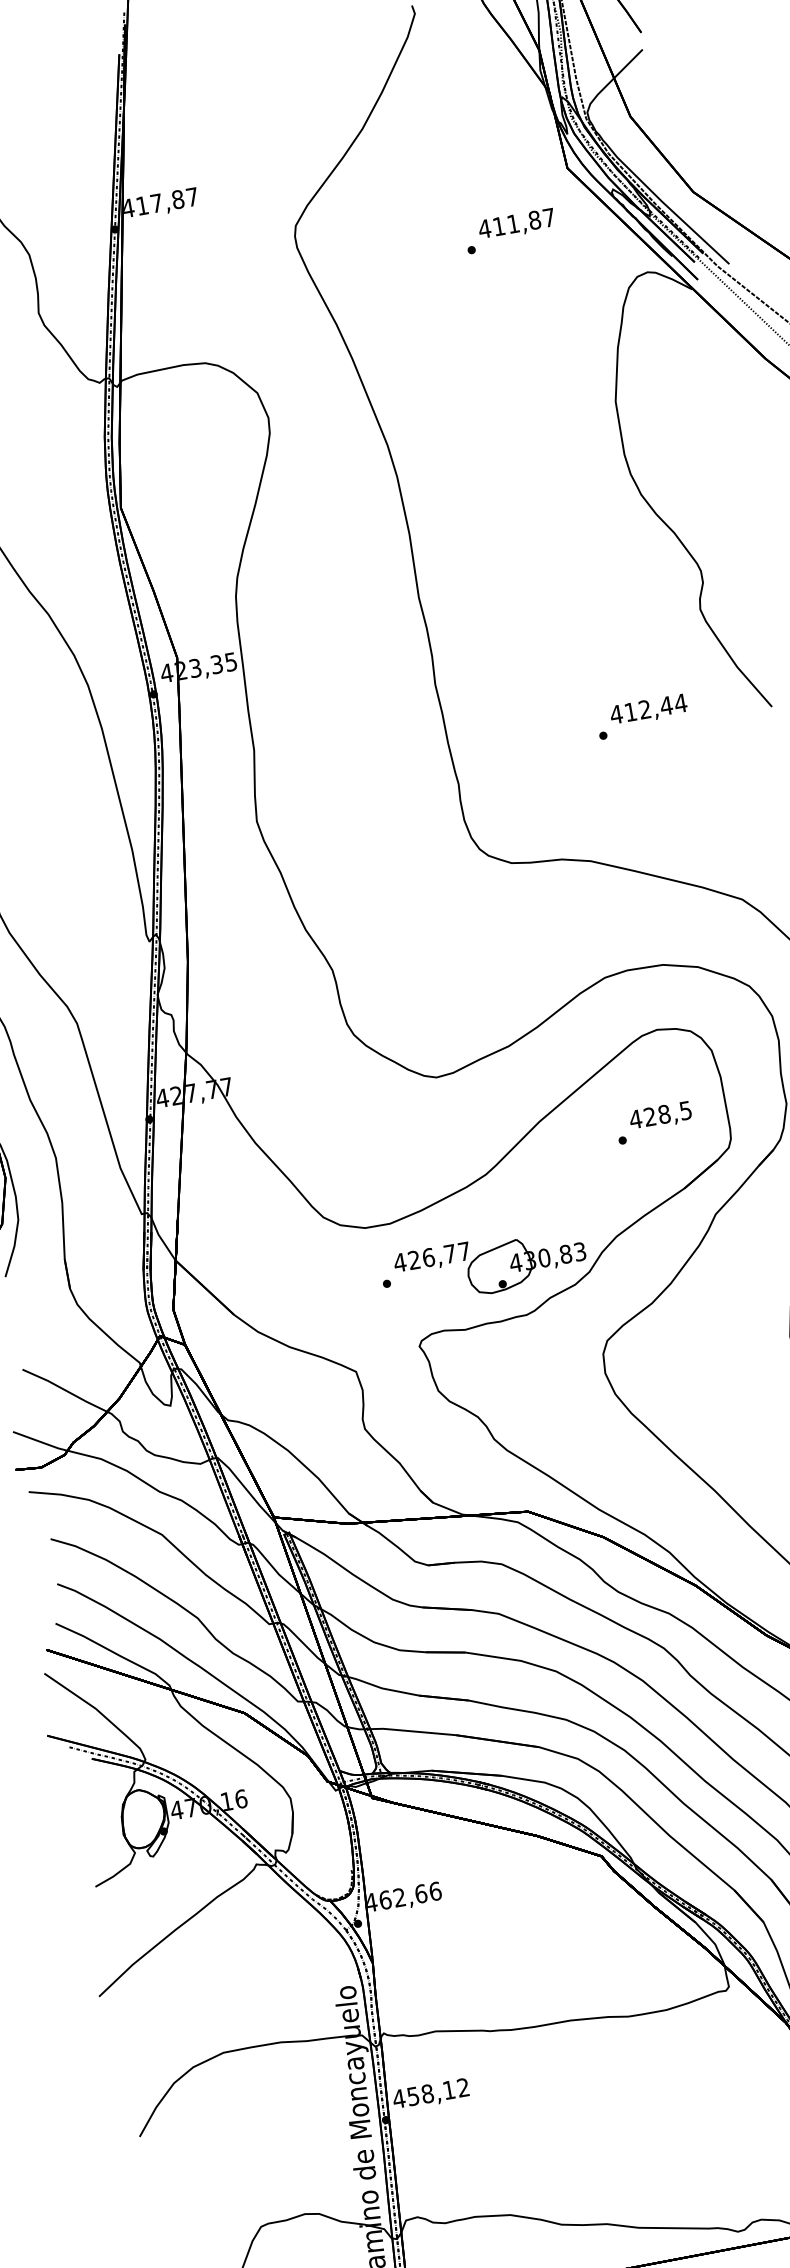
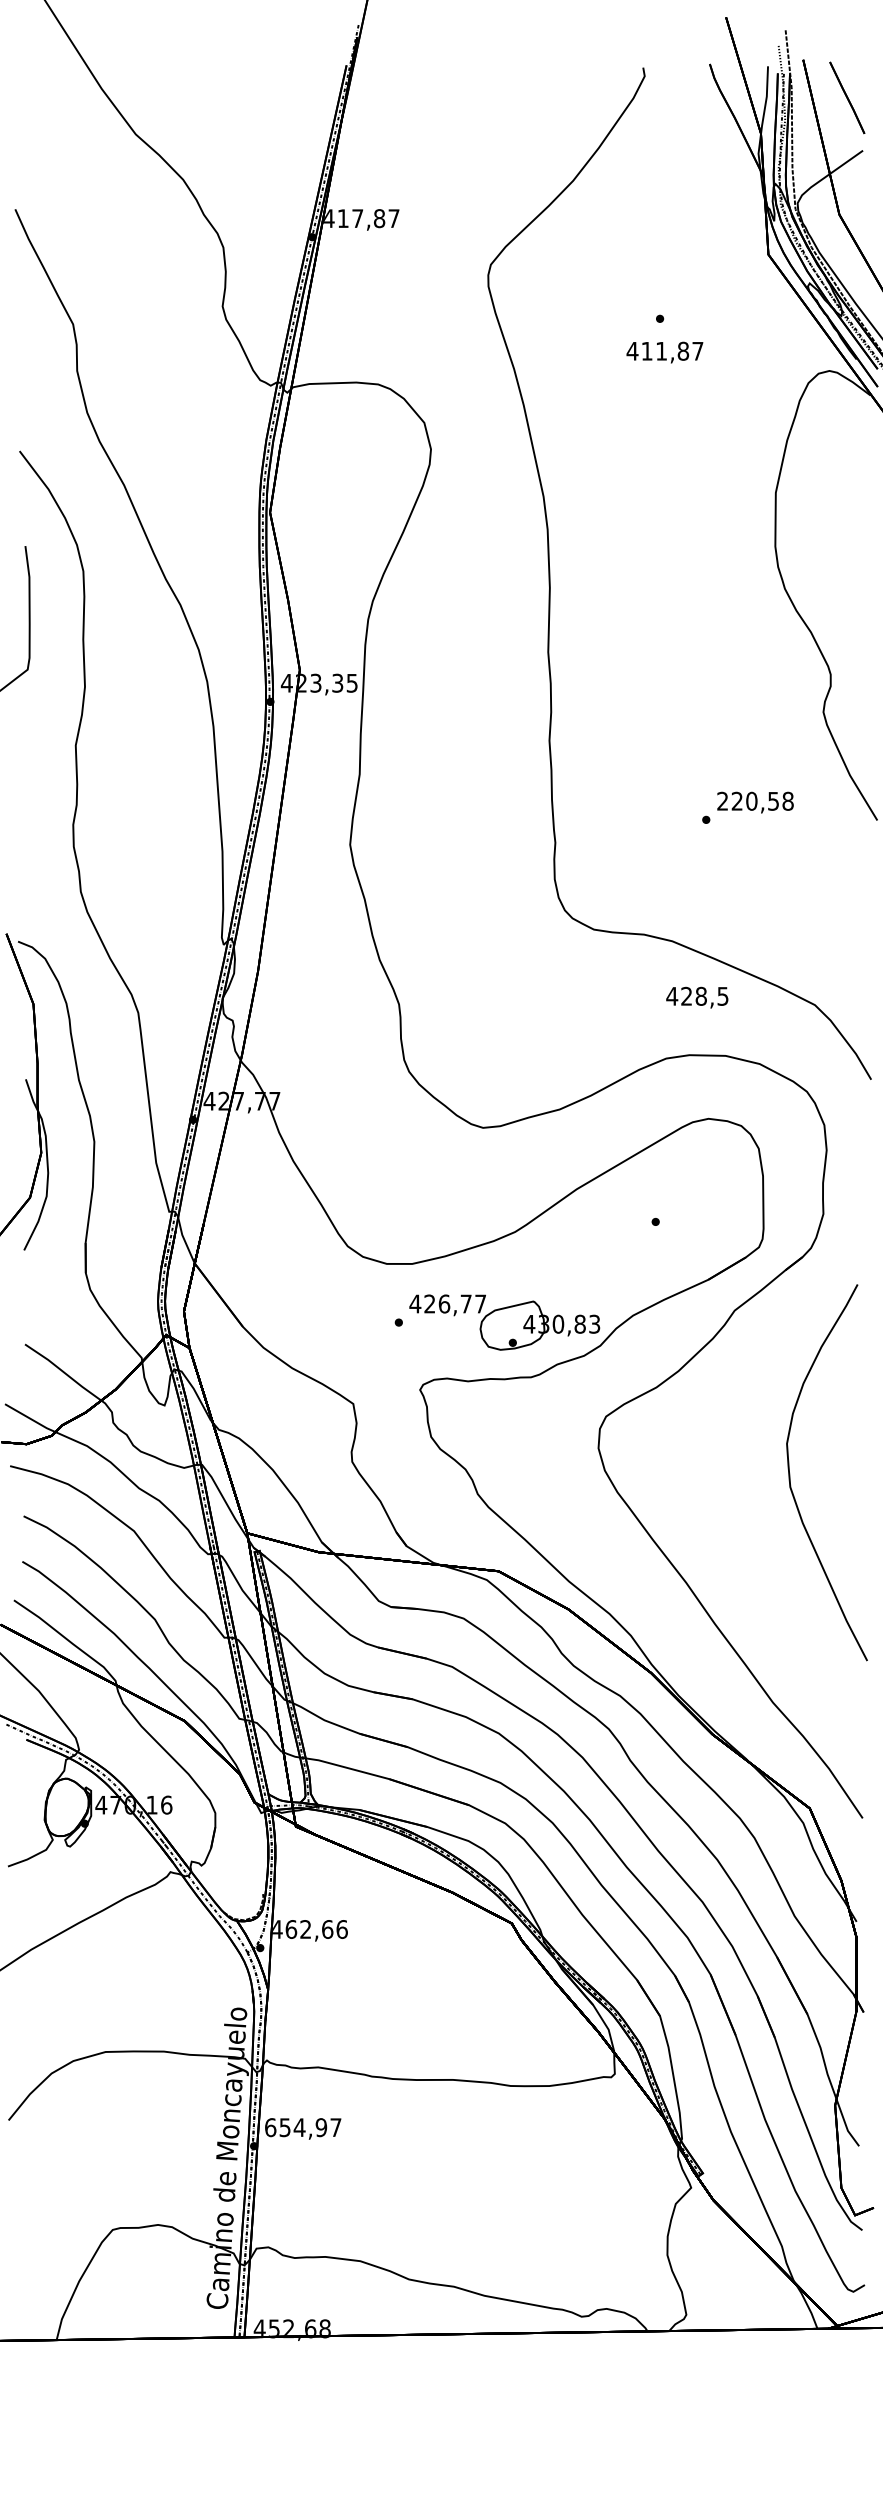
text: (516, 224) -> (664, 352), moved
text: (648, 708) -> (755, 800), 412,44 -> 220,58
text: (660, 1116) -> (697, 997), moved
text: (430, 2093) -> (302, 2127), 458,12 -> 654,97

